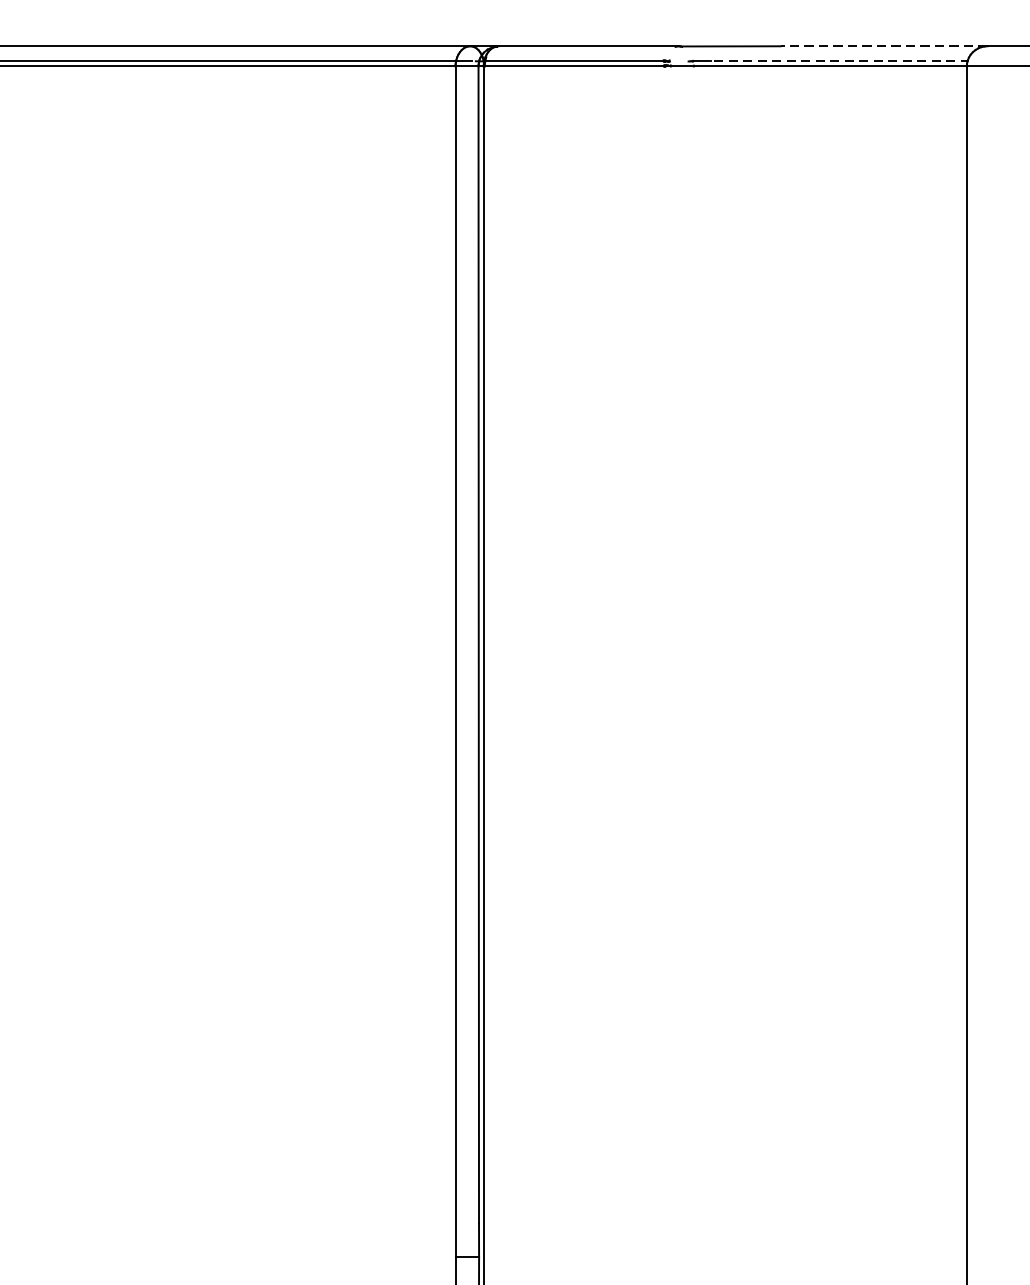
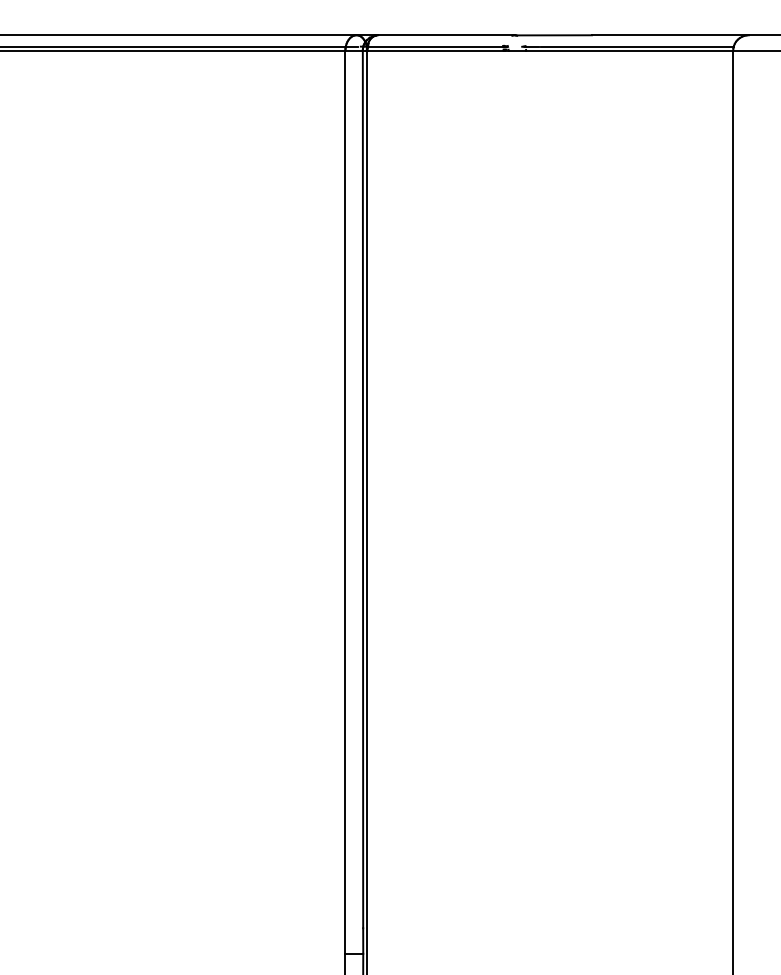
line: (884, 46) -> (670, 35), dashed -> solid
line: (841, 61) -> (638, 46), dashed -> solid

